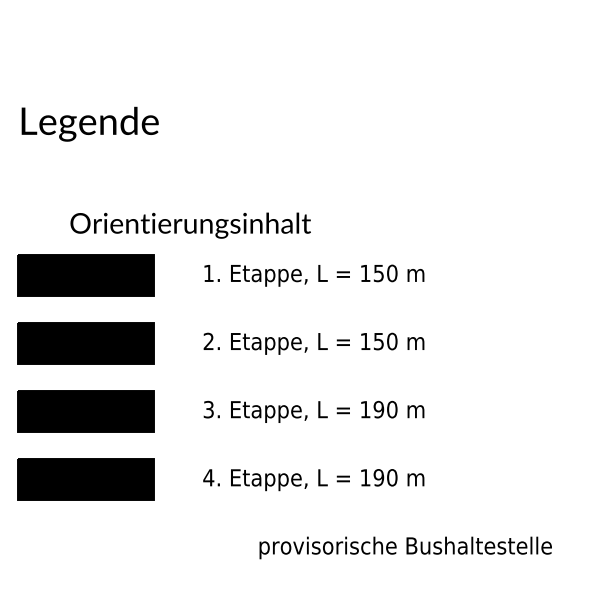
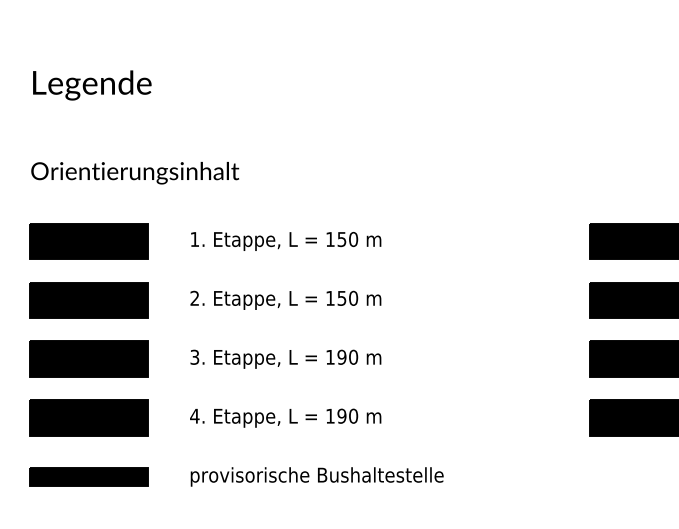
text: (90, 124) -> (92, 85), moved
text: (191, 226) -> (135, 173), moved
part: (85, 547) -> (88, 476), added
text: (404, 547) -> (316, 476), moved

